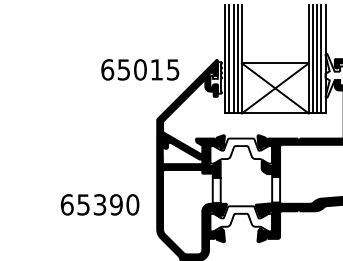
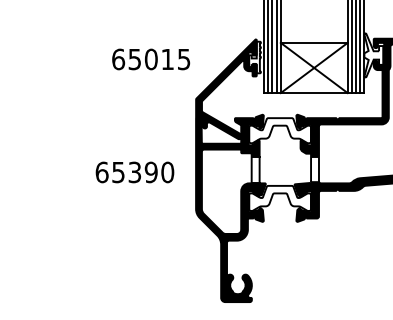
text: (140, 69) -> (151, 59), moved
text: (99, 204) -> (134, 172), moved

